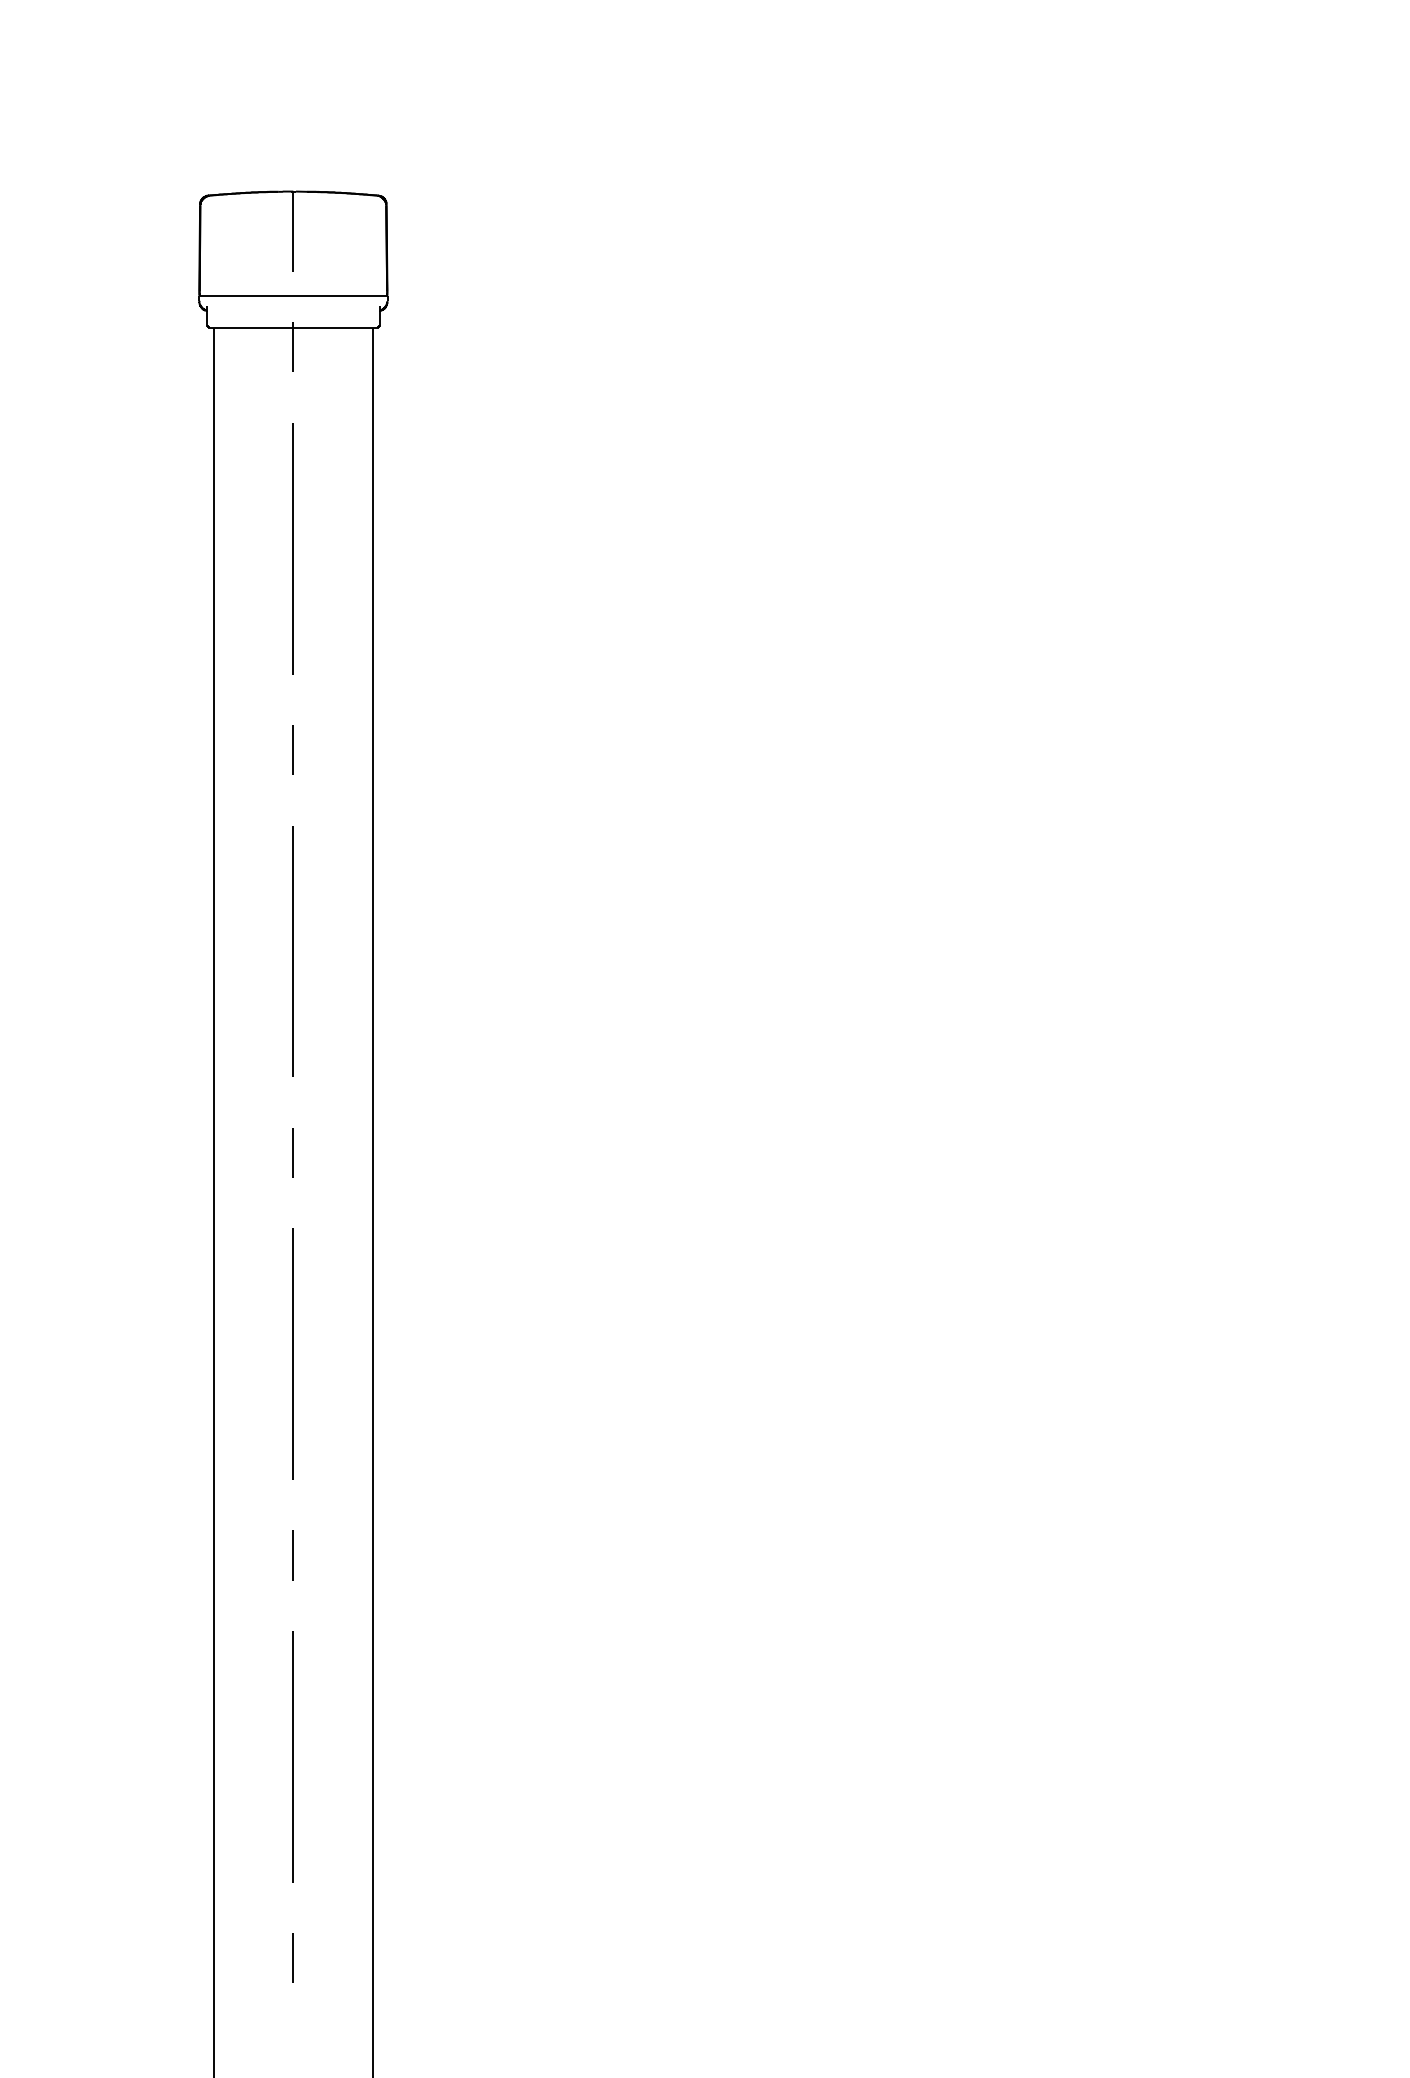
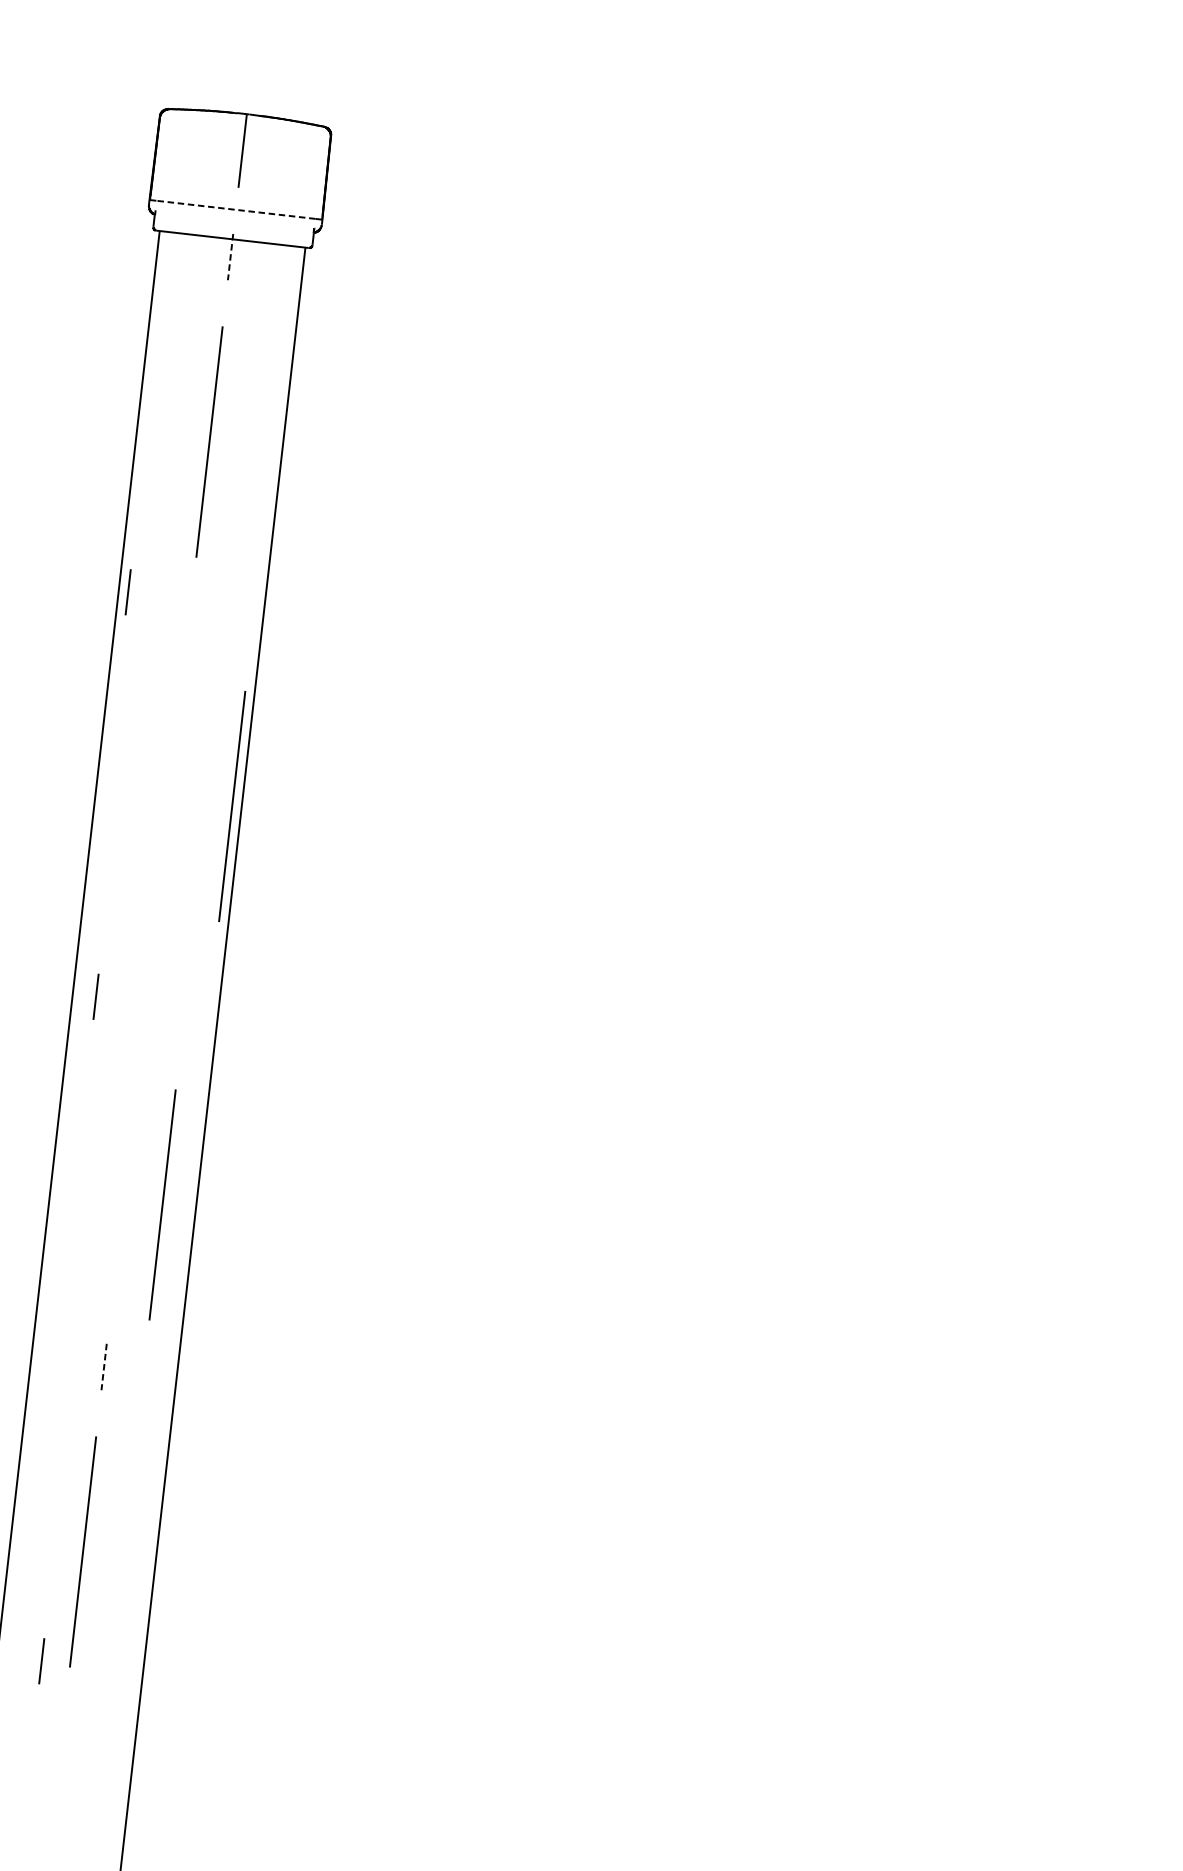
line: (293, 295) -> (236, 209), solid -> dashed
line: (293, 347) -> (230, 257), solid -> dashed
line: (292, 749) -> (127, 591), moved
line: (292, 951) -> (231, 806), moved
line: (292, 1152) -> (95, 996), moved
line: (292, 1353) -> (161, 1204), moved
line: (293, 1556) -> (104, 1367), solid -> dashed
line: (292, 1957) -> (41, 1660), moved

